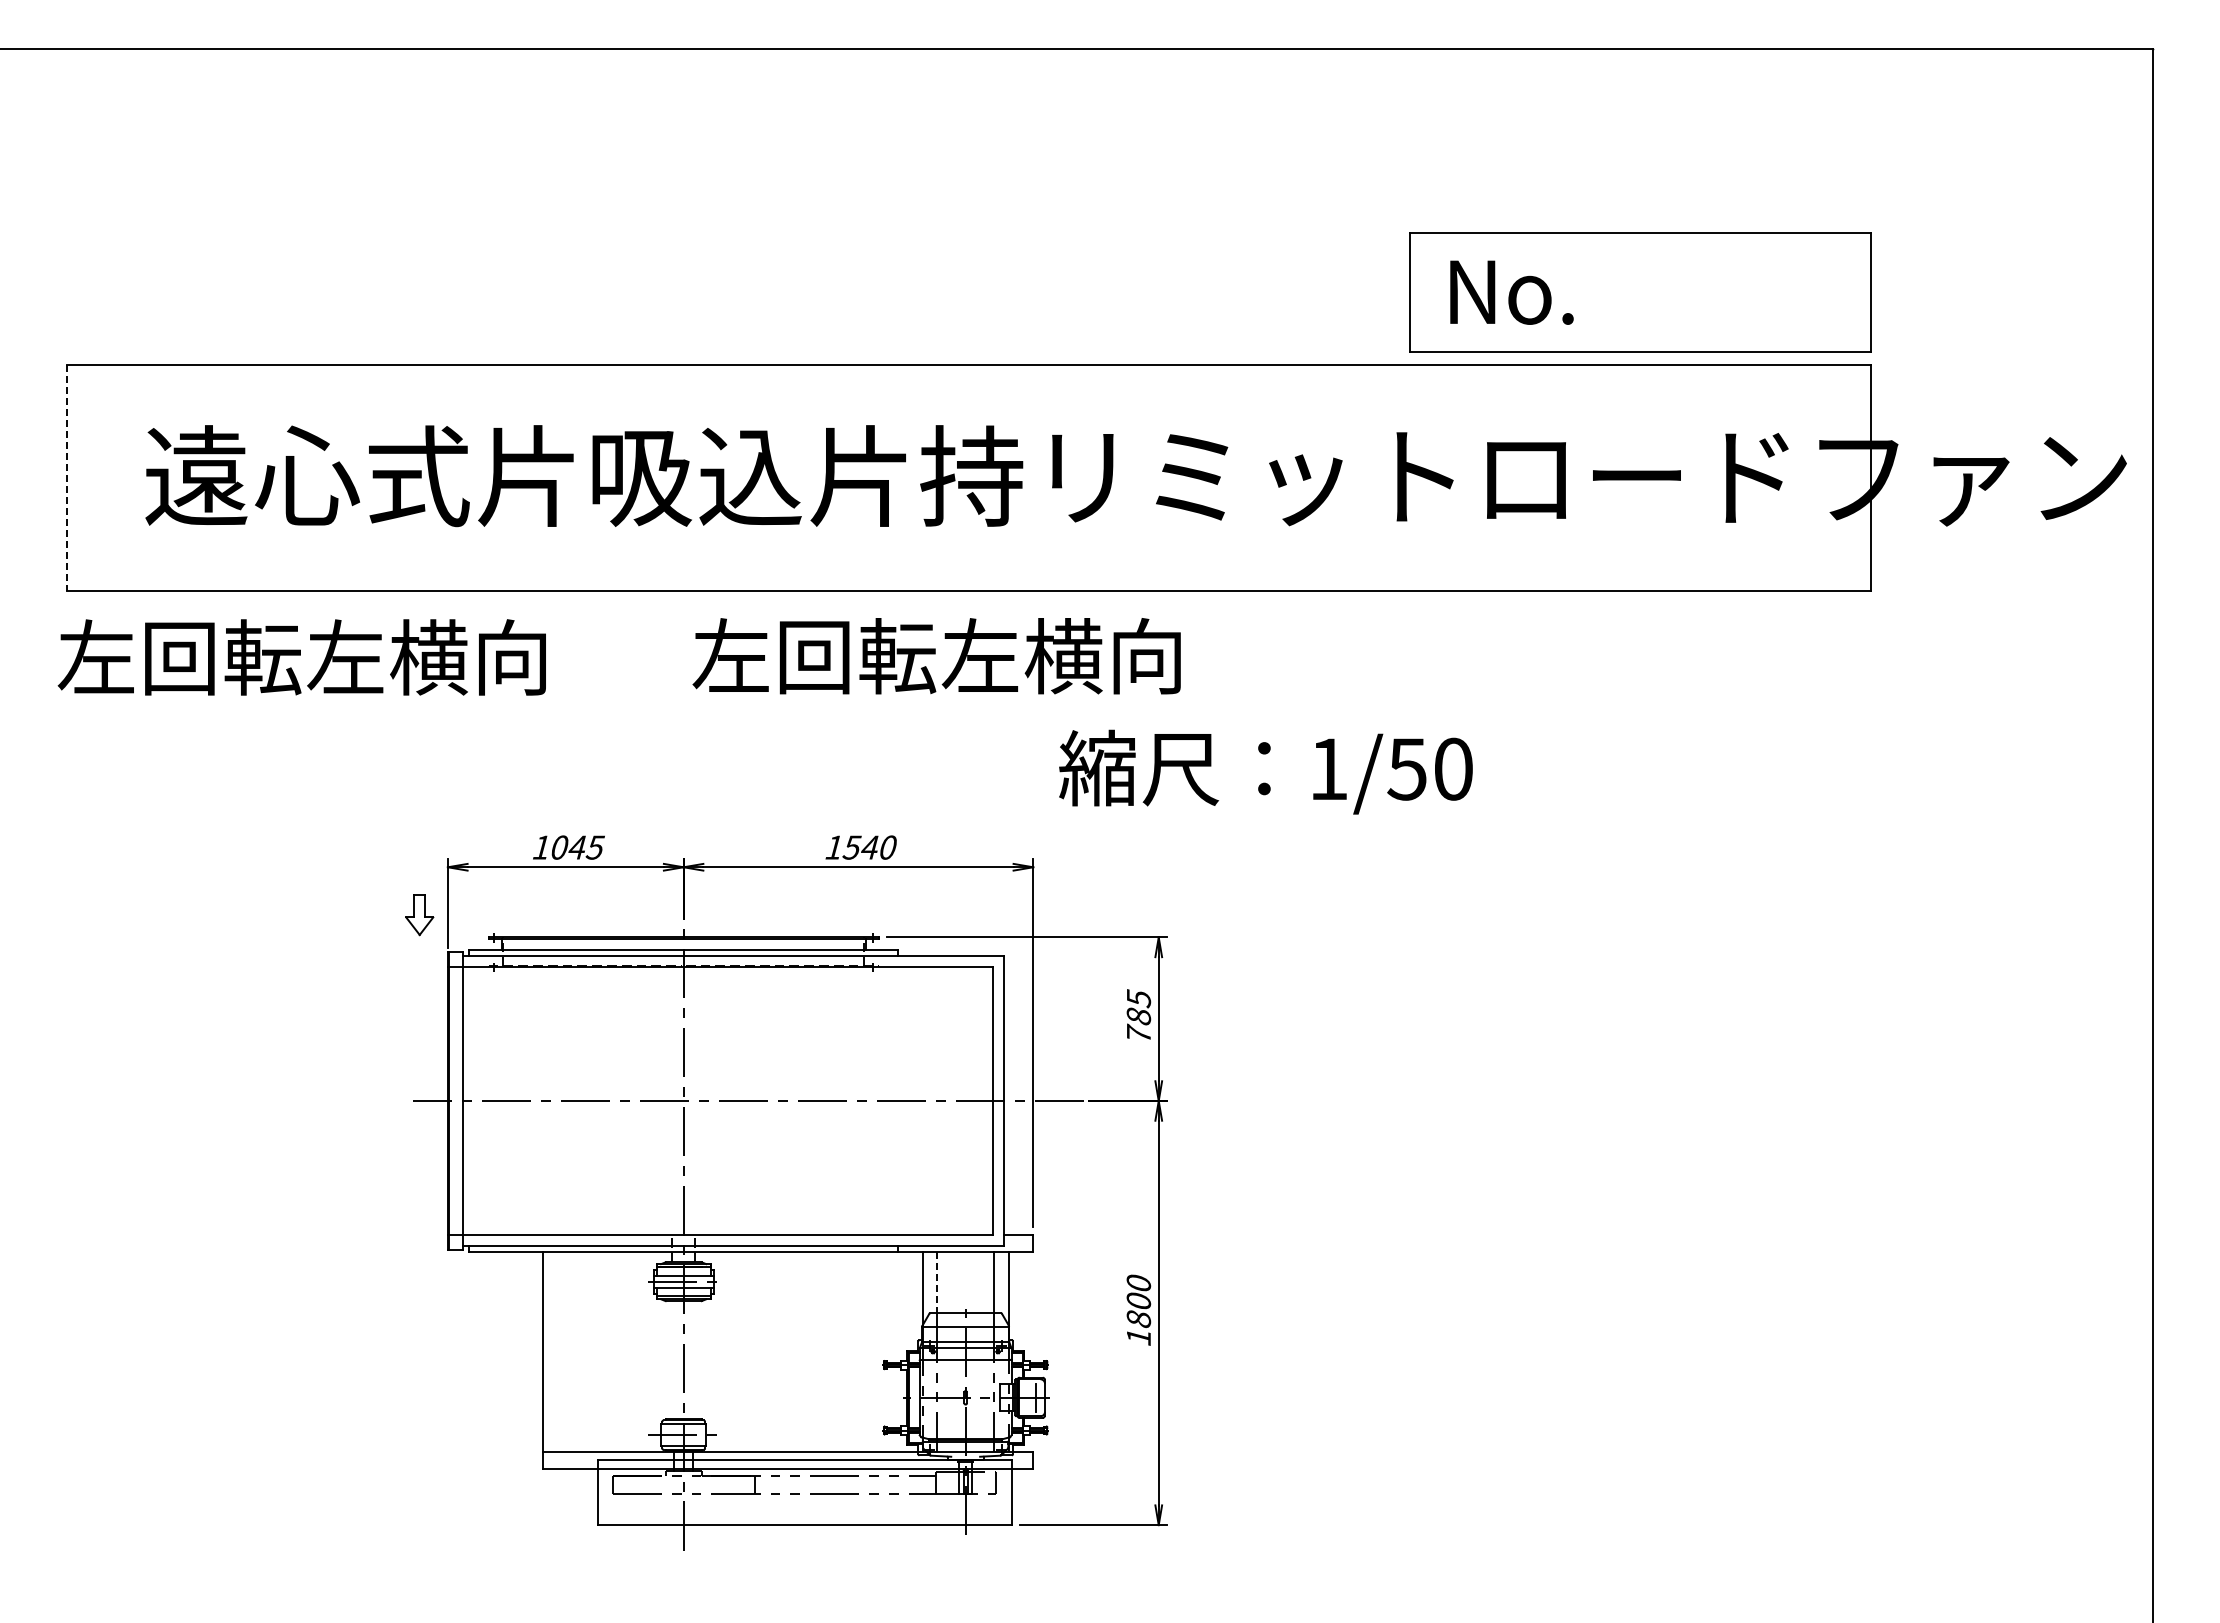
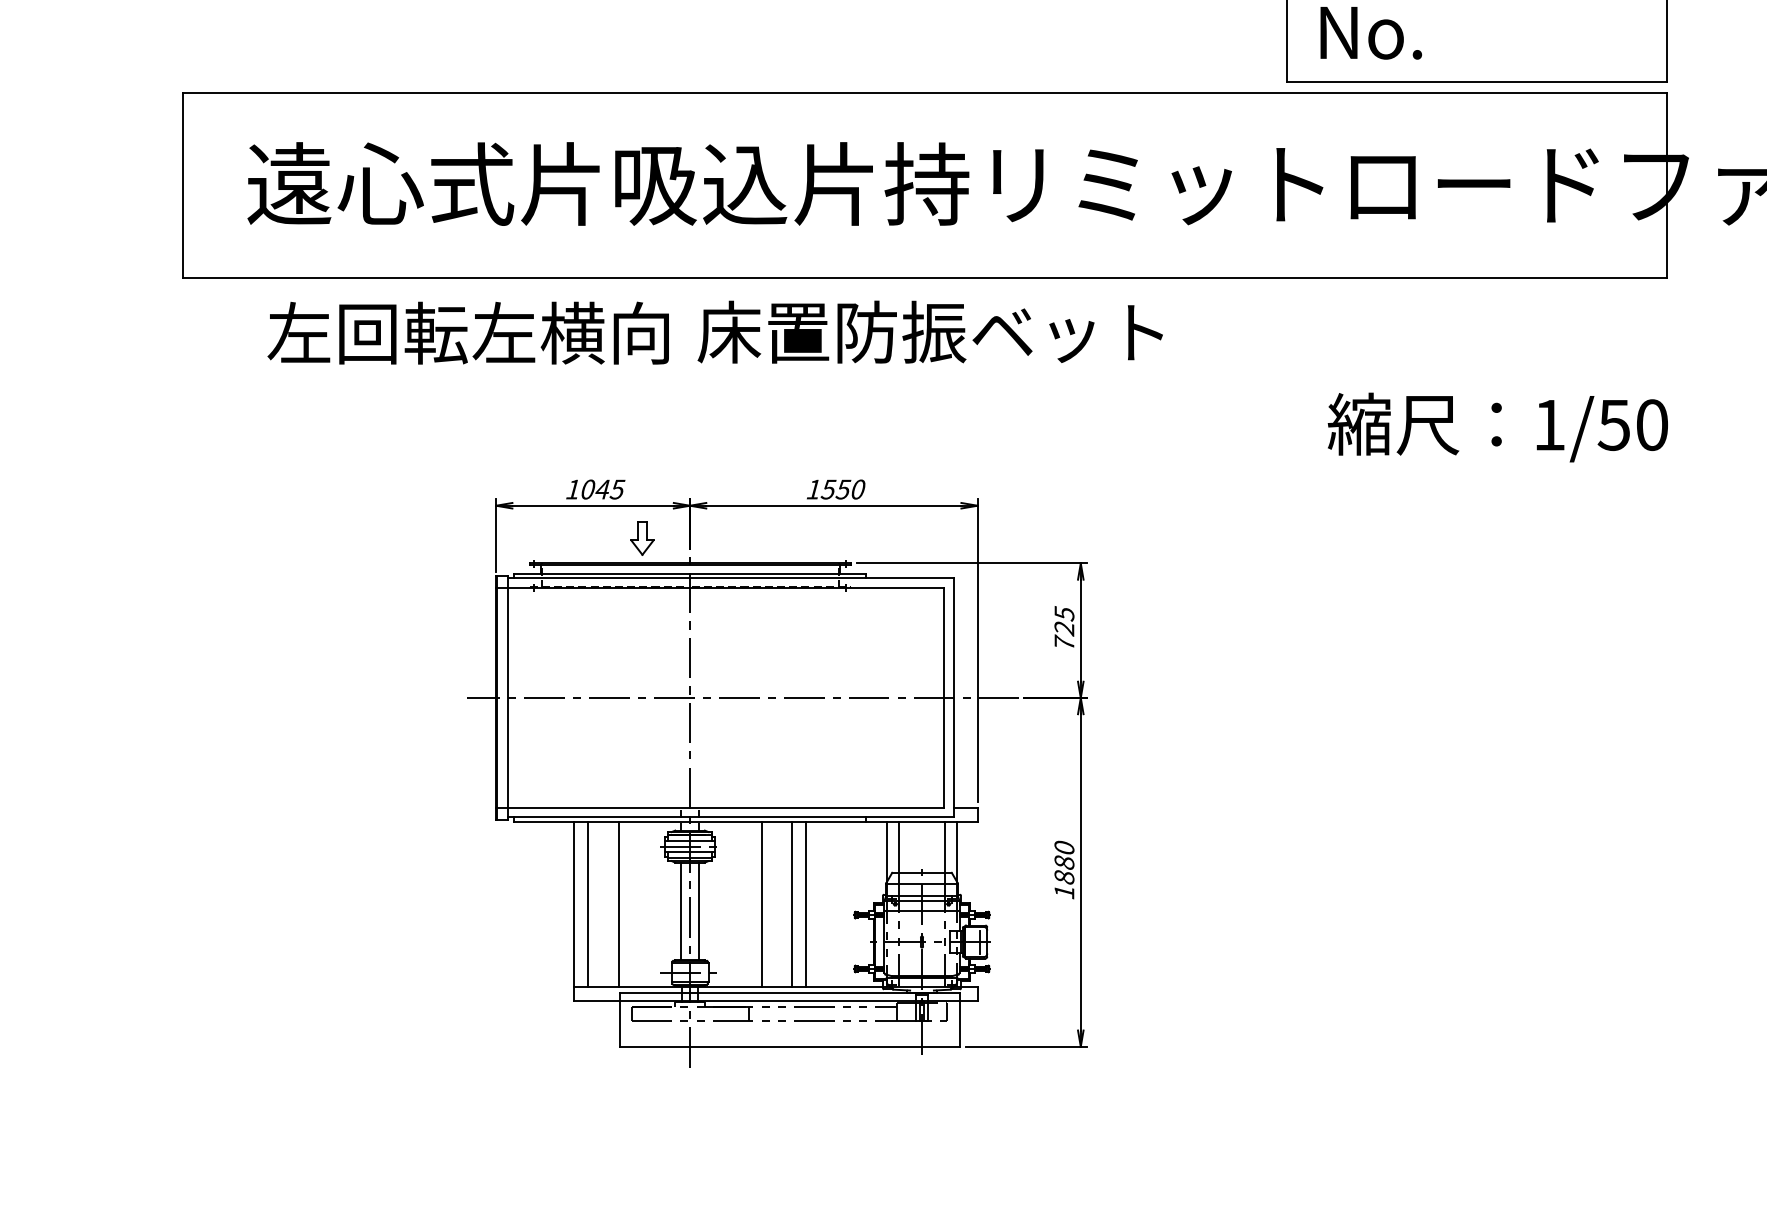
line: (66, 478) -> (182, 186), dashed -> solid
text: (975, 656) -> (930, 332), 左回転左横向 -> 床置防振ベット
text: (301, 657) -> (467, 333), moved
text: (1265, 771) -> (1497, 426), moved
text: (869, 847) -> (842, 489), 1540 -> 1550
part: (419, 915) -> (642, 538), moved
text: (1138, 1016) -> (1064, 628), 785 -> 725
line: (937, 1282) -> (898, 847), dashed -> solid
text: (1138, 1301) -> (1064, 862), 1800 -> 1880
line: (559, 1351) -> (587, 903), added
line: (596, 1351) -> (618, 903), added
line: (770, 1351) -> (761, 903), added
line: (807, 1351) -> (791, 903), added
line: (824, 1351) -> (805, 903), added
line: (672, 1360) -> (680, 911), added
line: (694, 1360) -> (699, 911), added

